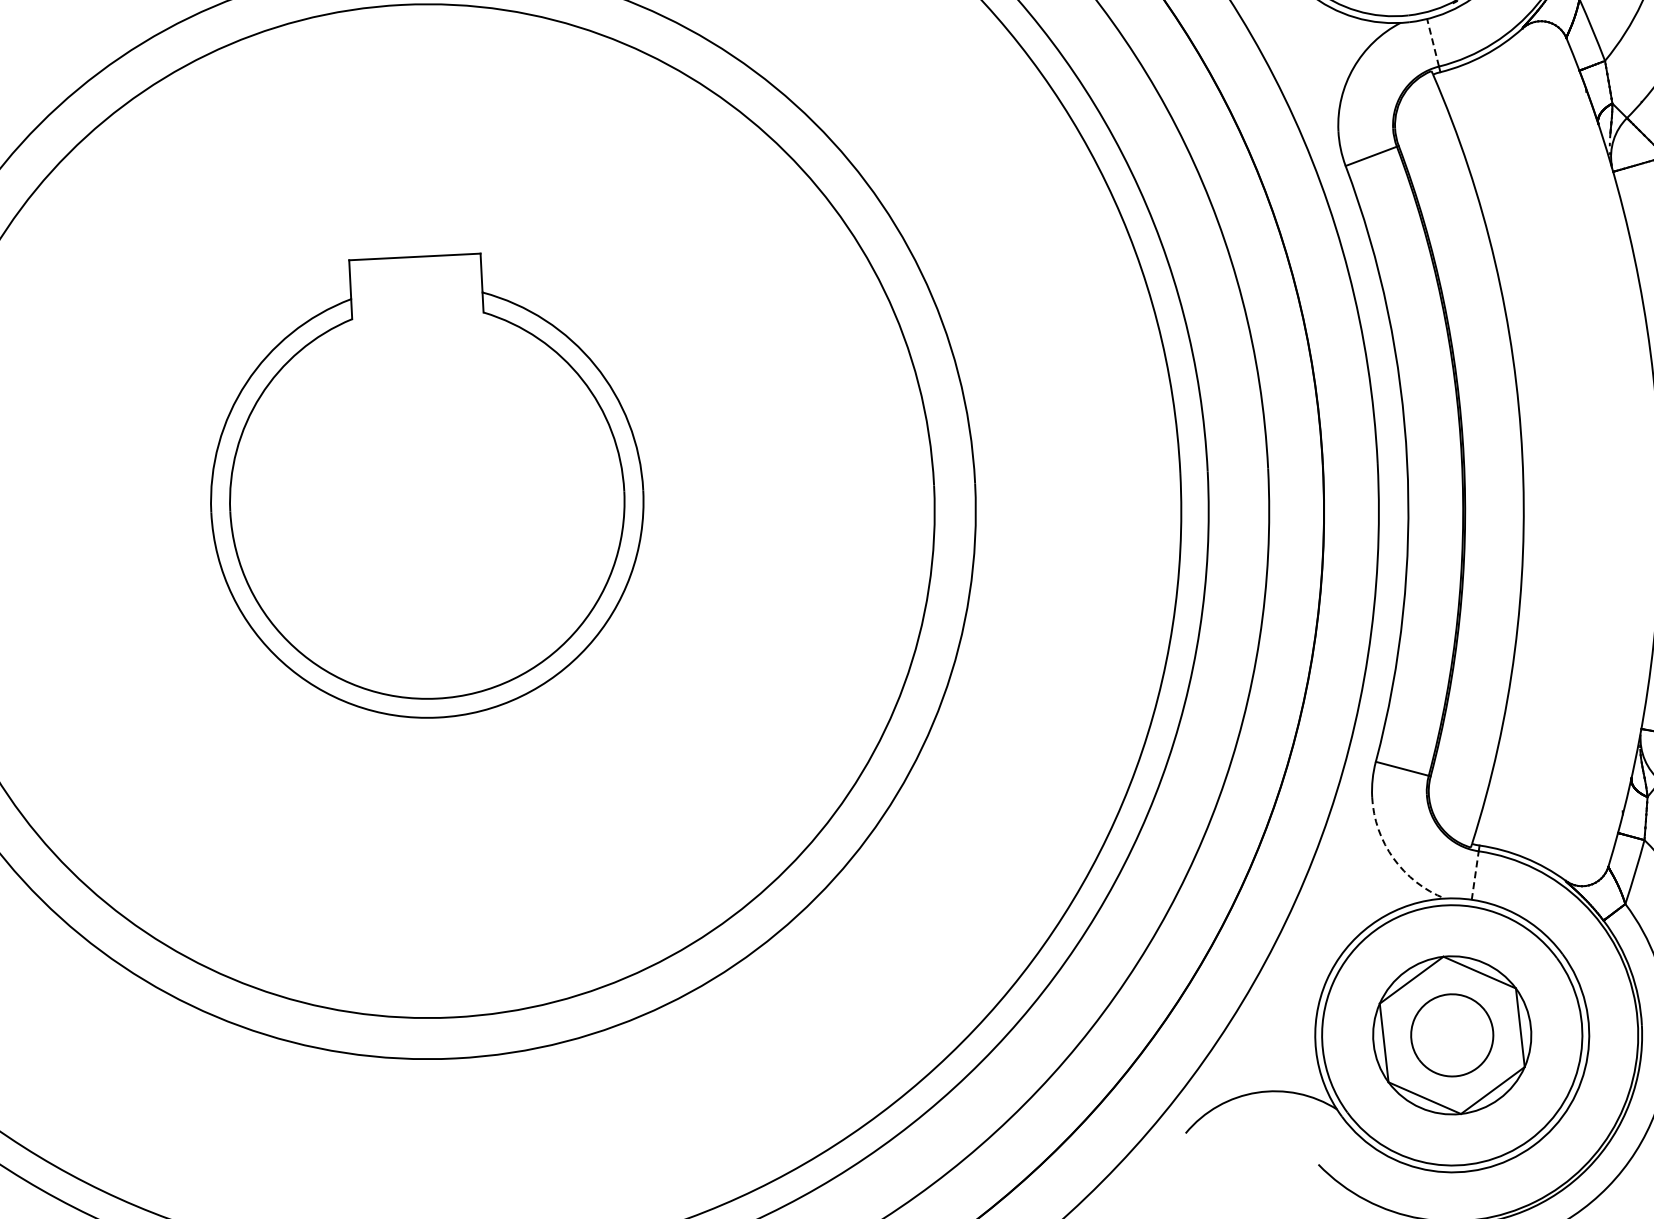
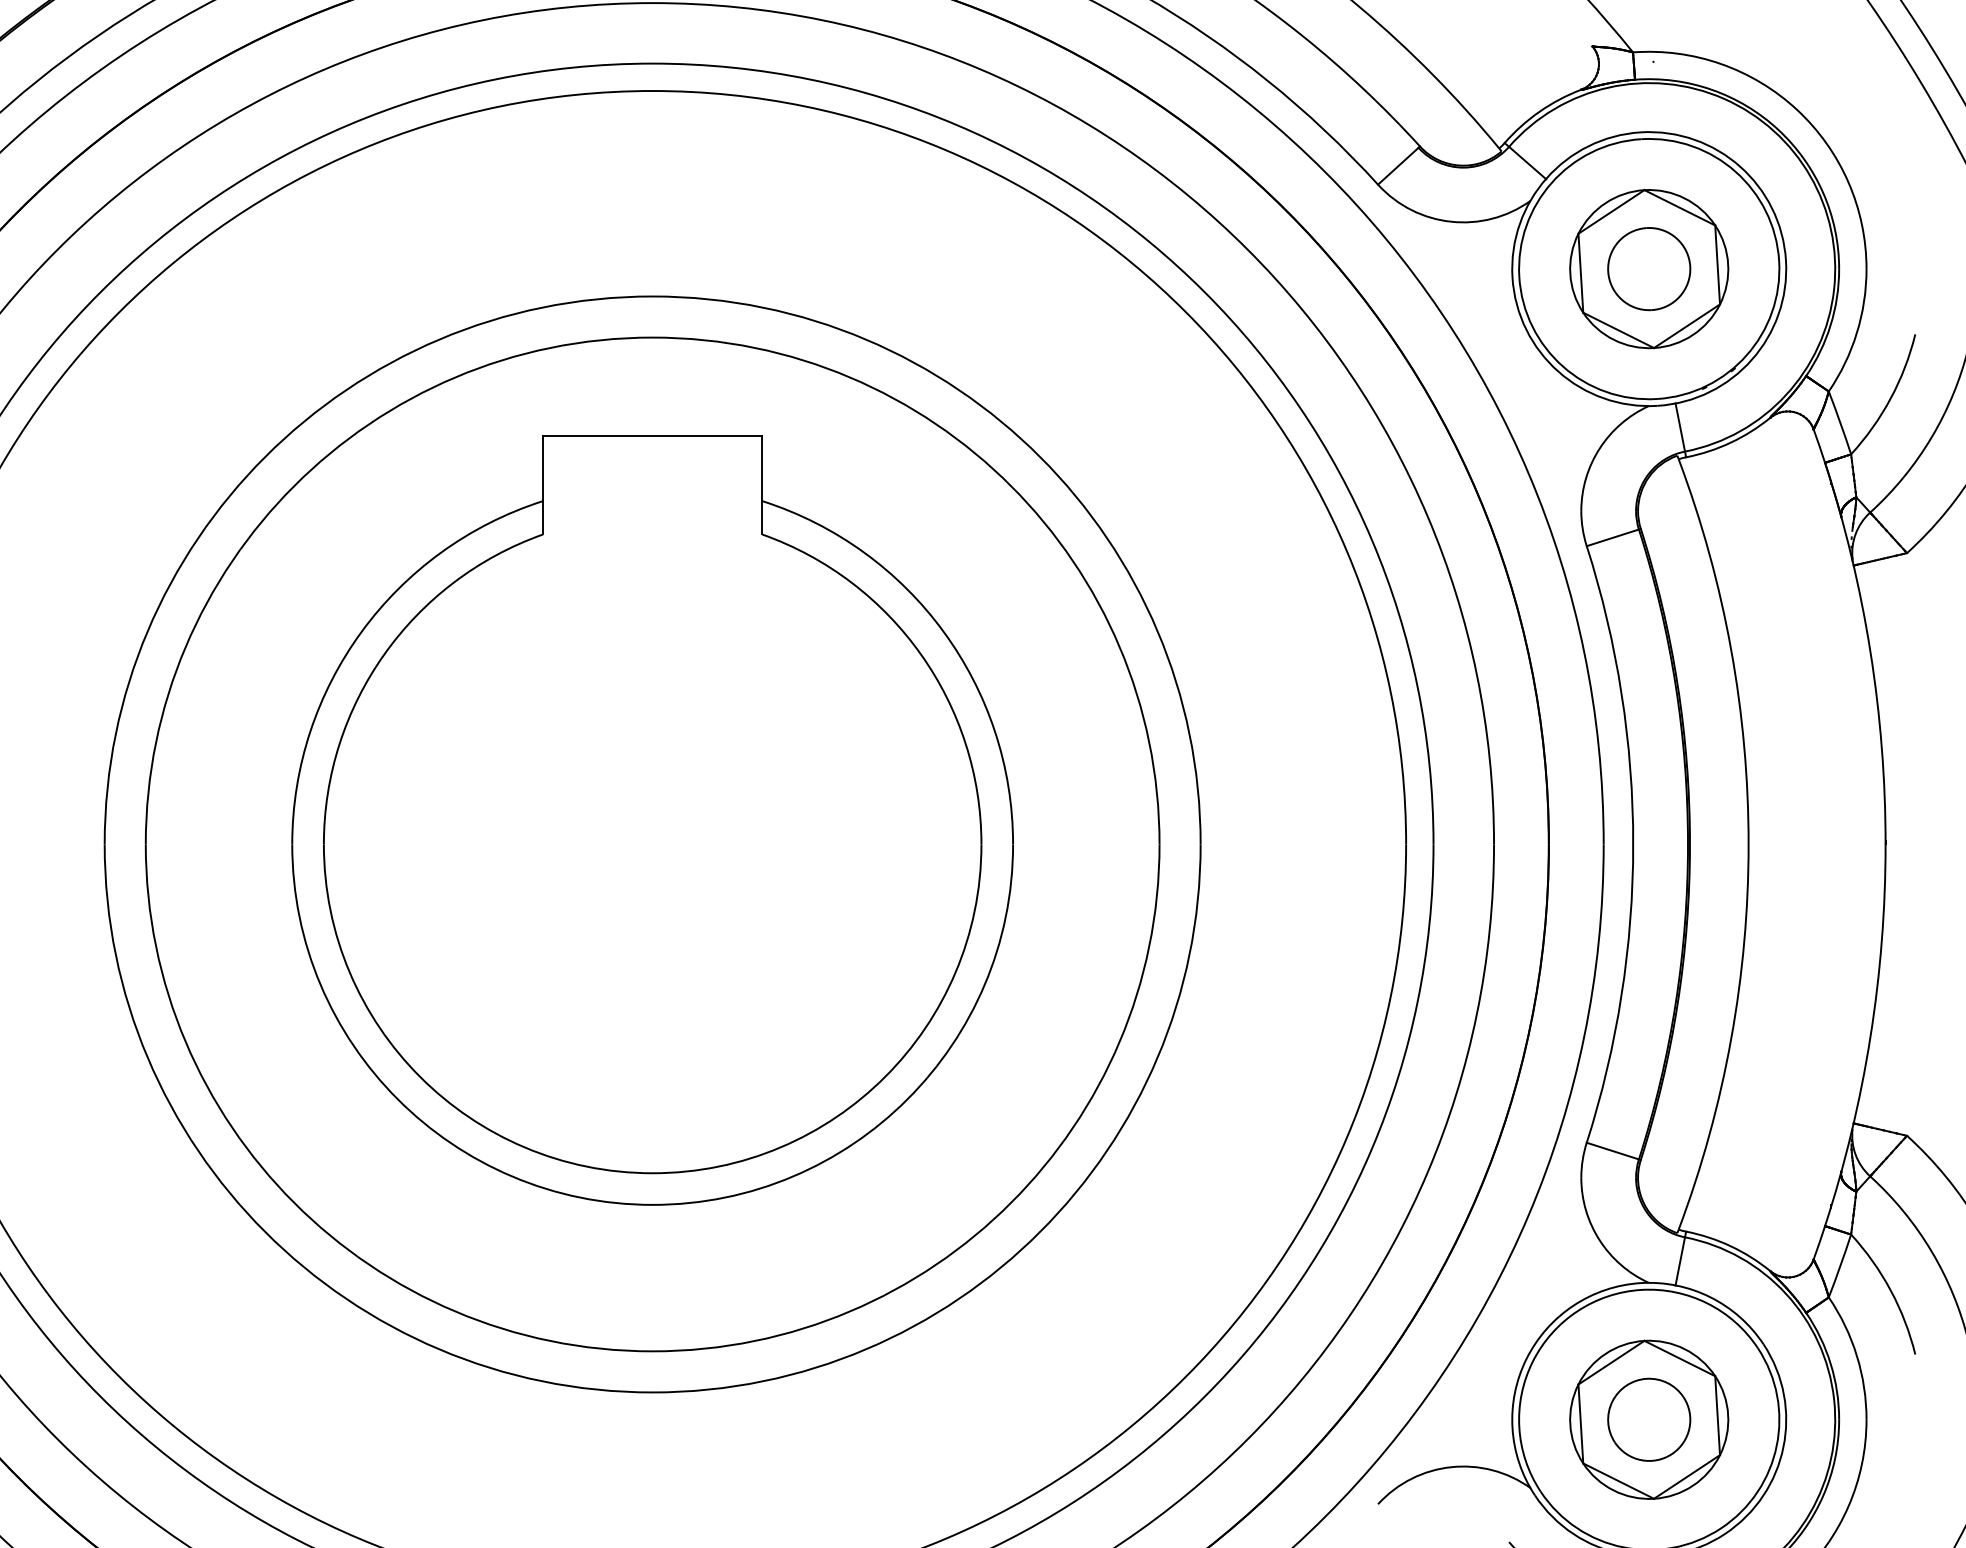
line: (1433, 42) -> (1680, 427), dashed -> solid
part: (426, 487) -> (652, 820), size x1.67
arc: (1393, 858) -> (1599, 1240), dashed -> solid
line: (1475, 875) -> (1680, 1261), dashed -> solid

